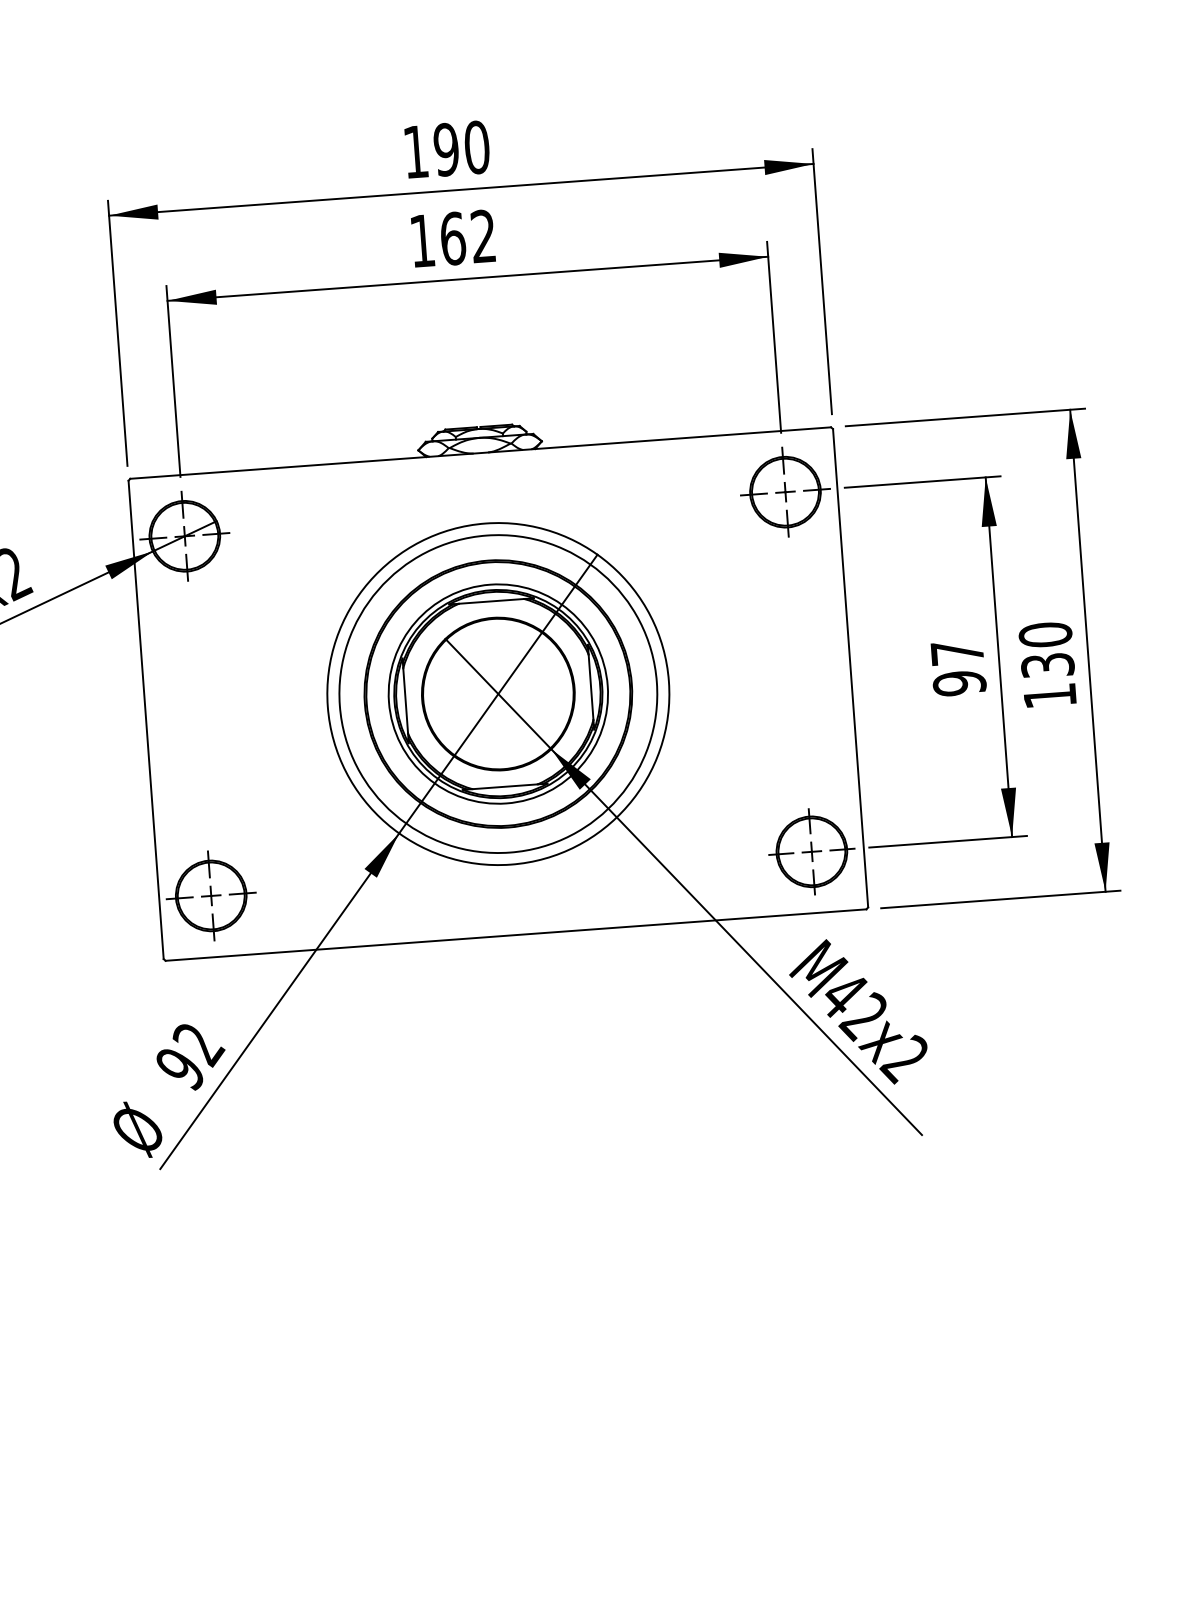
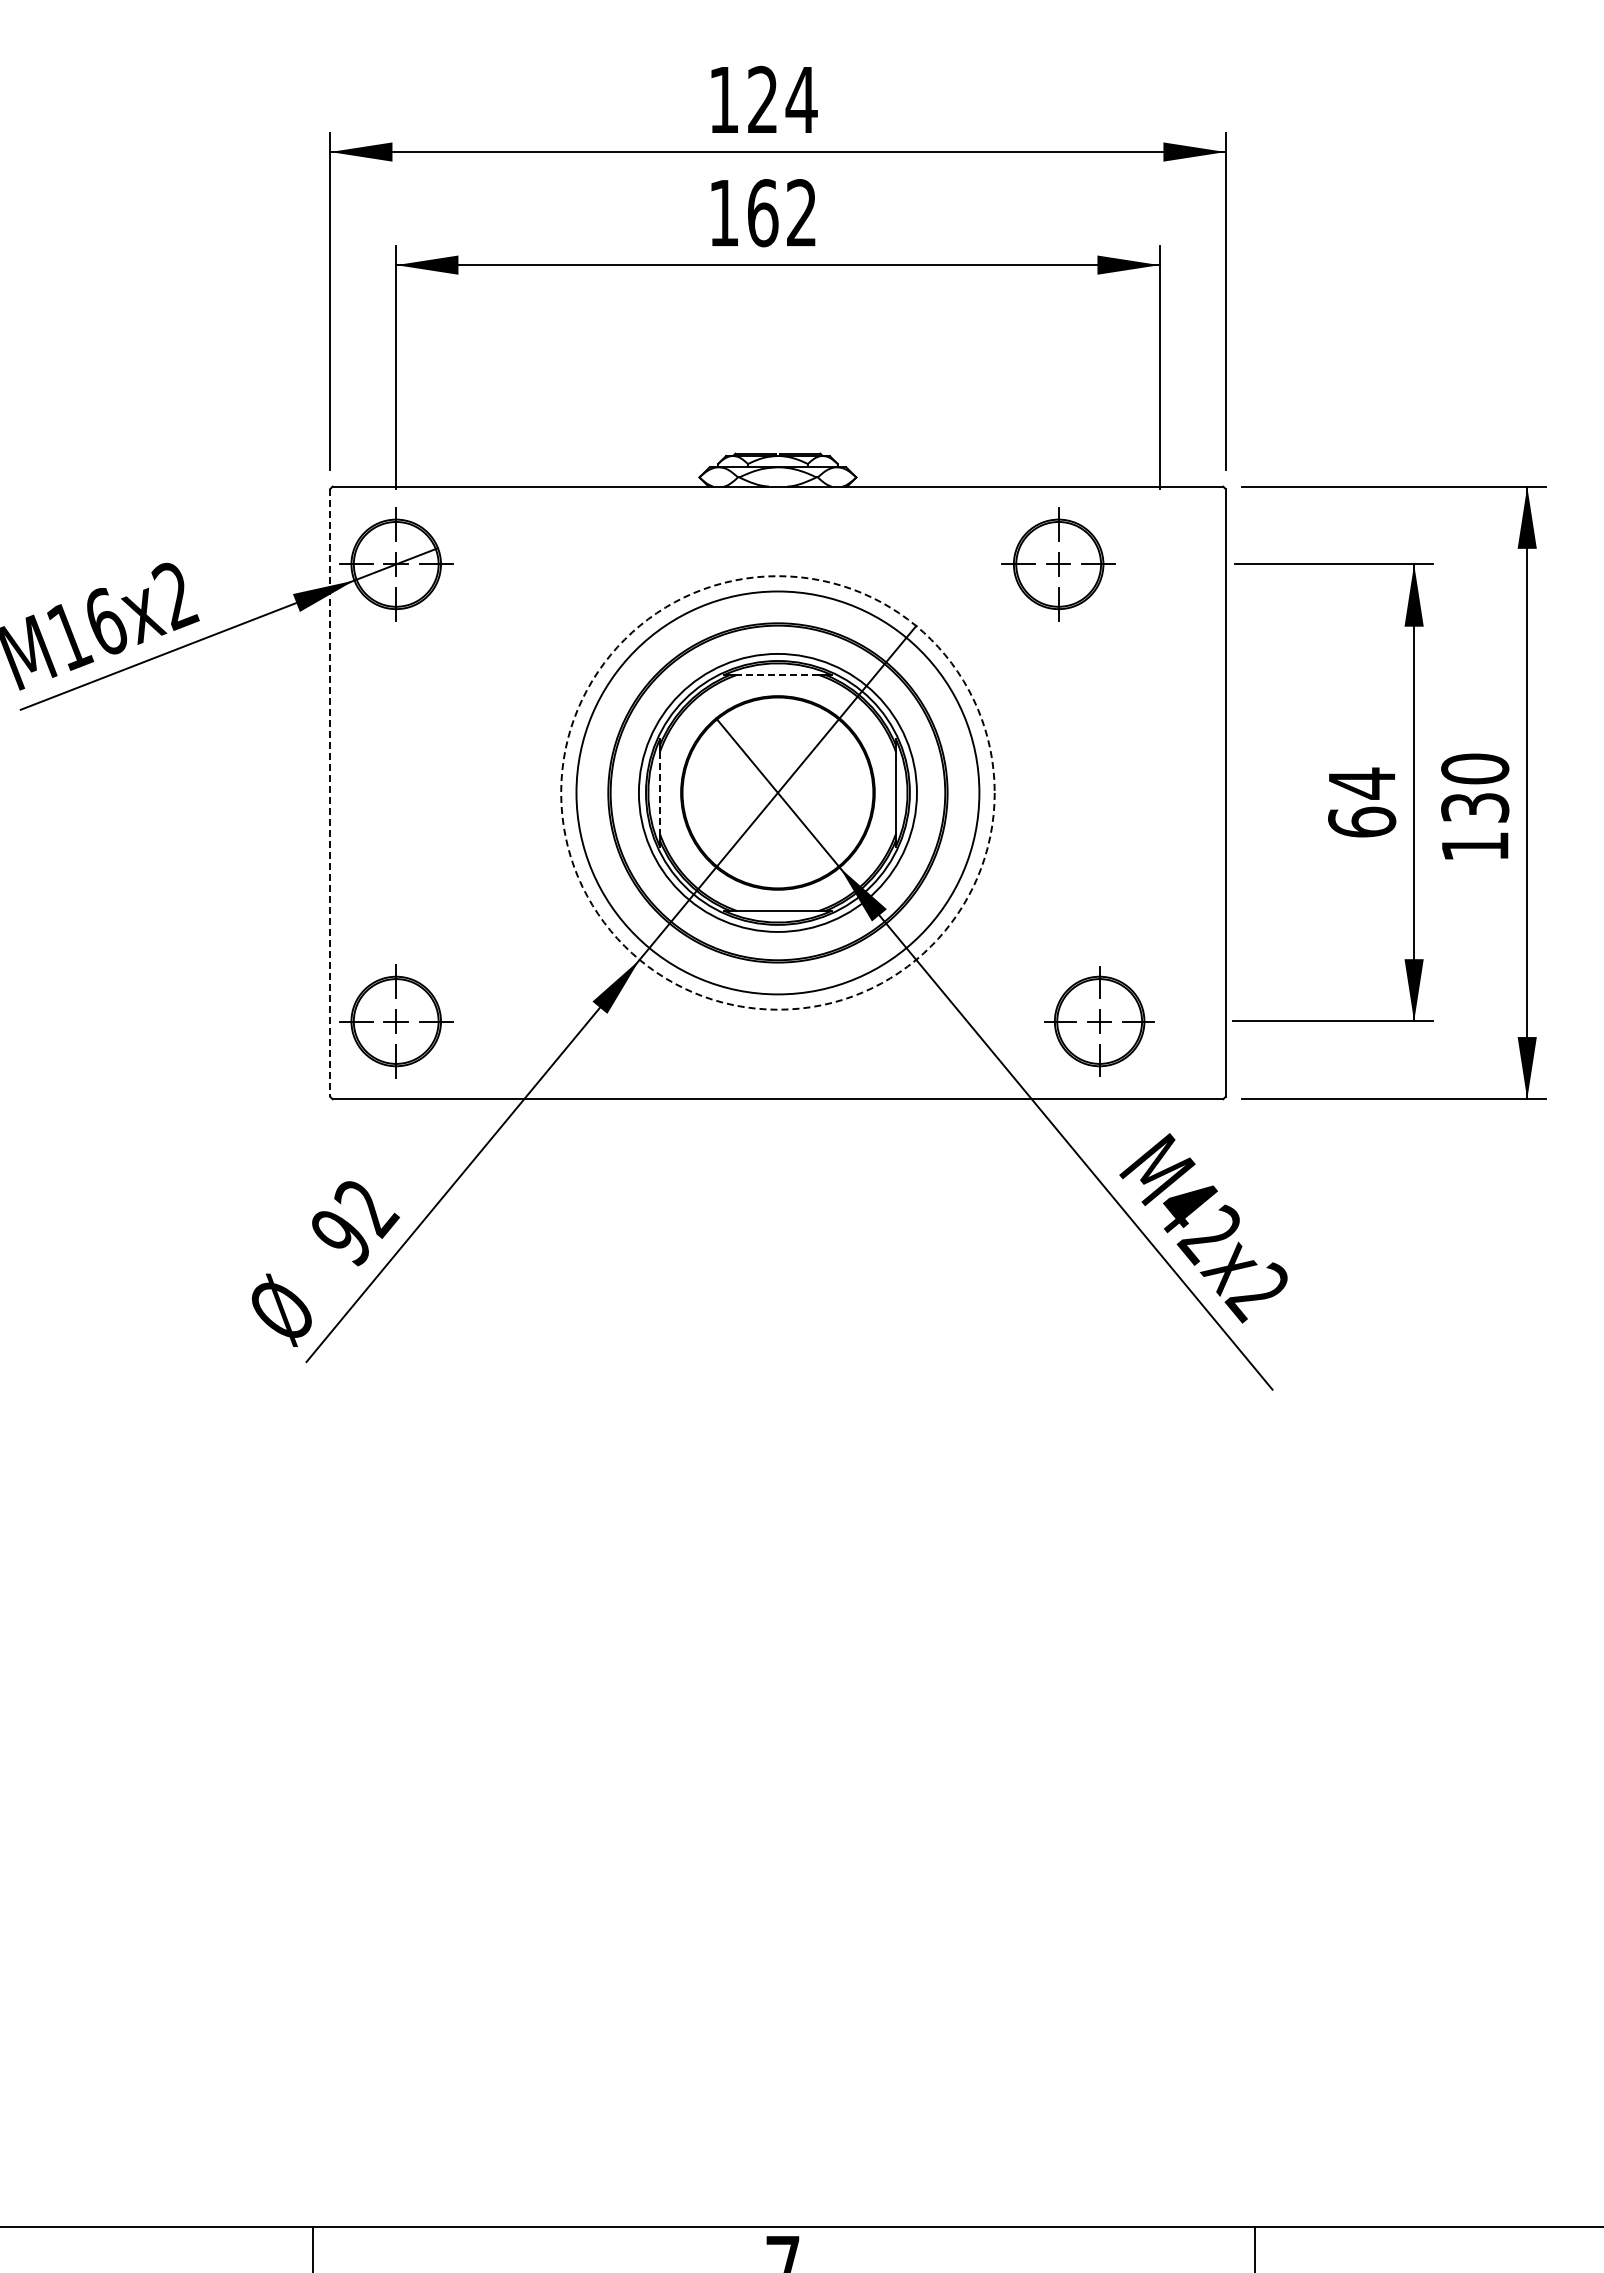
text: (461, 148) -> (782, 99), 190 -> 124
part: (785, 492) -> (1058, 564), moved
line: (491, 601) -> (777, 675), solid -> dashed
text: (958, 667) -> (1362, 802), 97 -> 64
circle: (497, 693) -> (777, 792), solid -> dashed
line: (405, 701) -> (660, 793), solid -> dashed
line: (146, 719) -> (330, 792), solid -> dashed
part: (811, 851) -> (1099, 1021), moved

